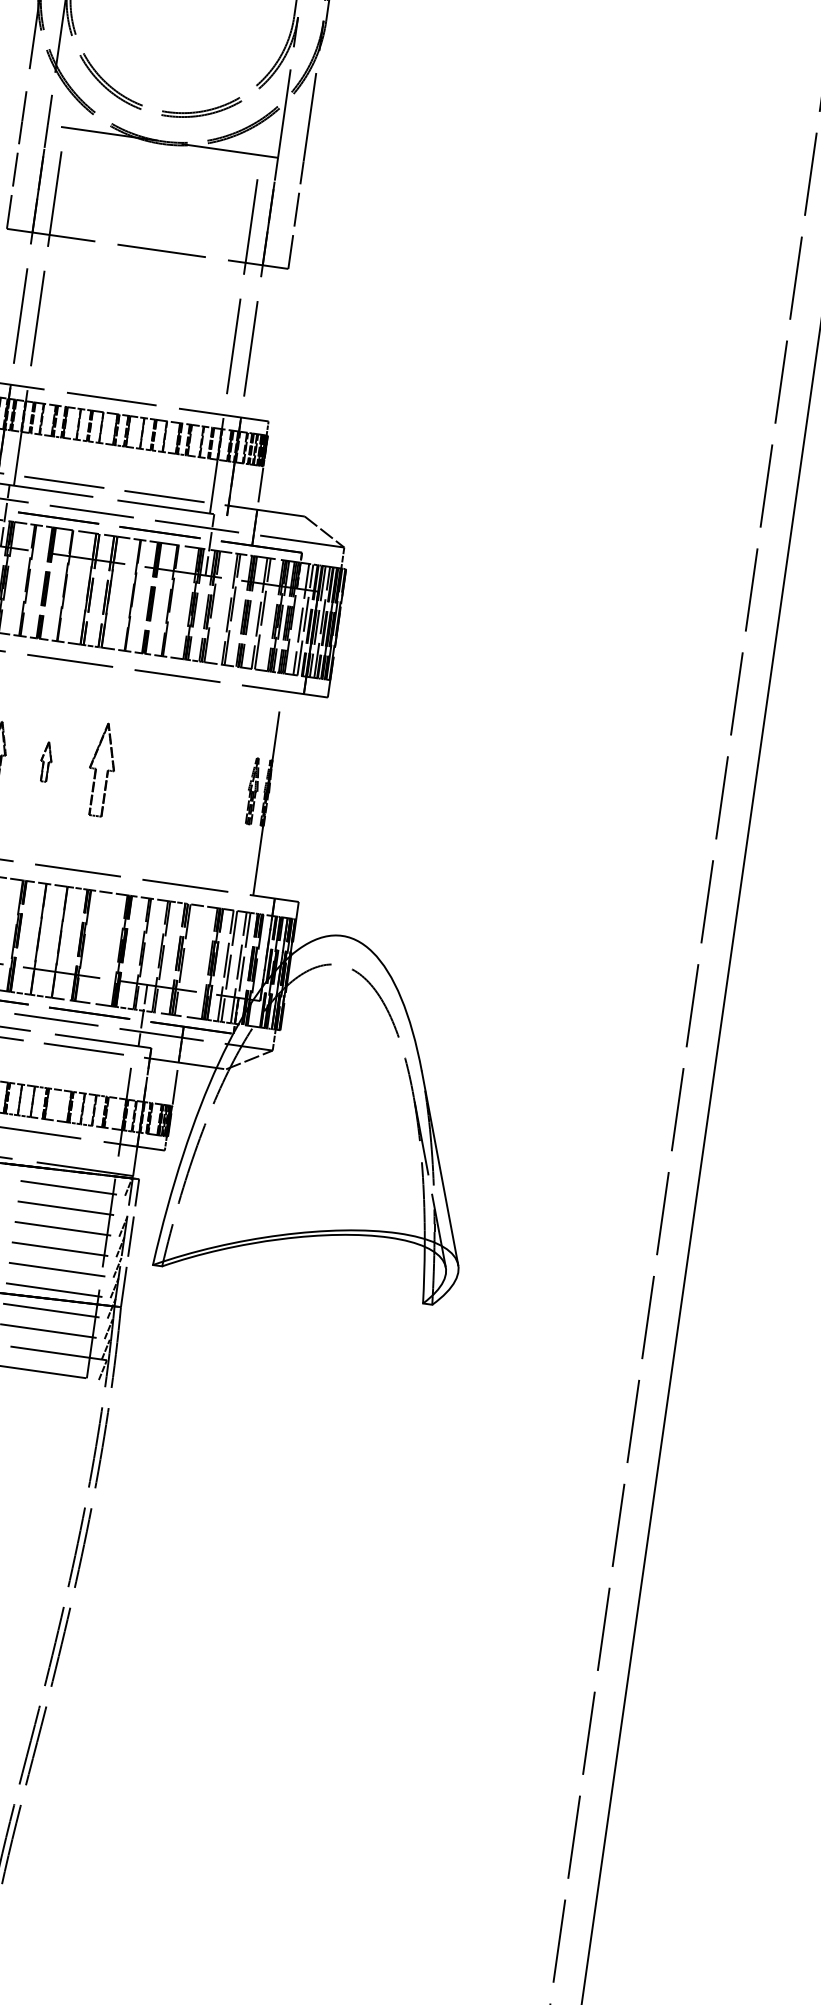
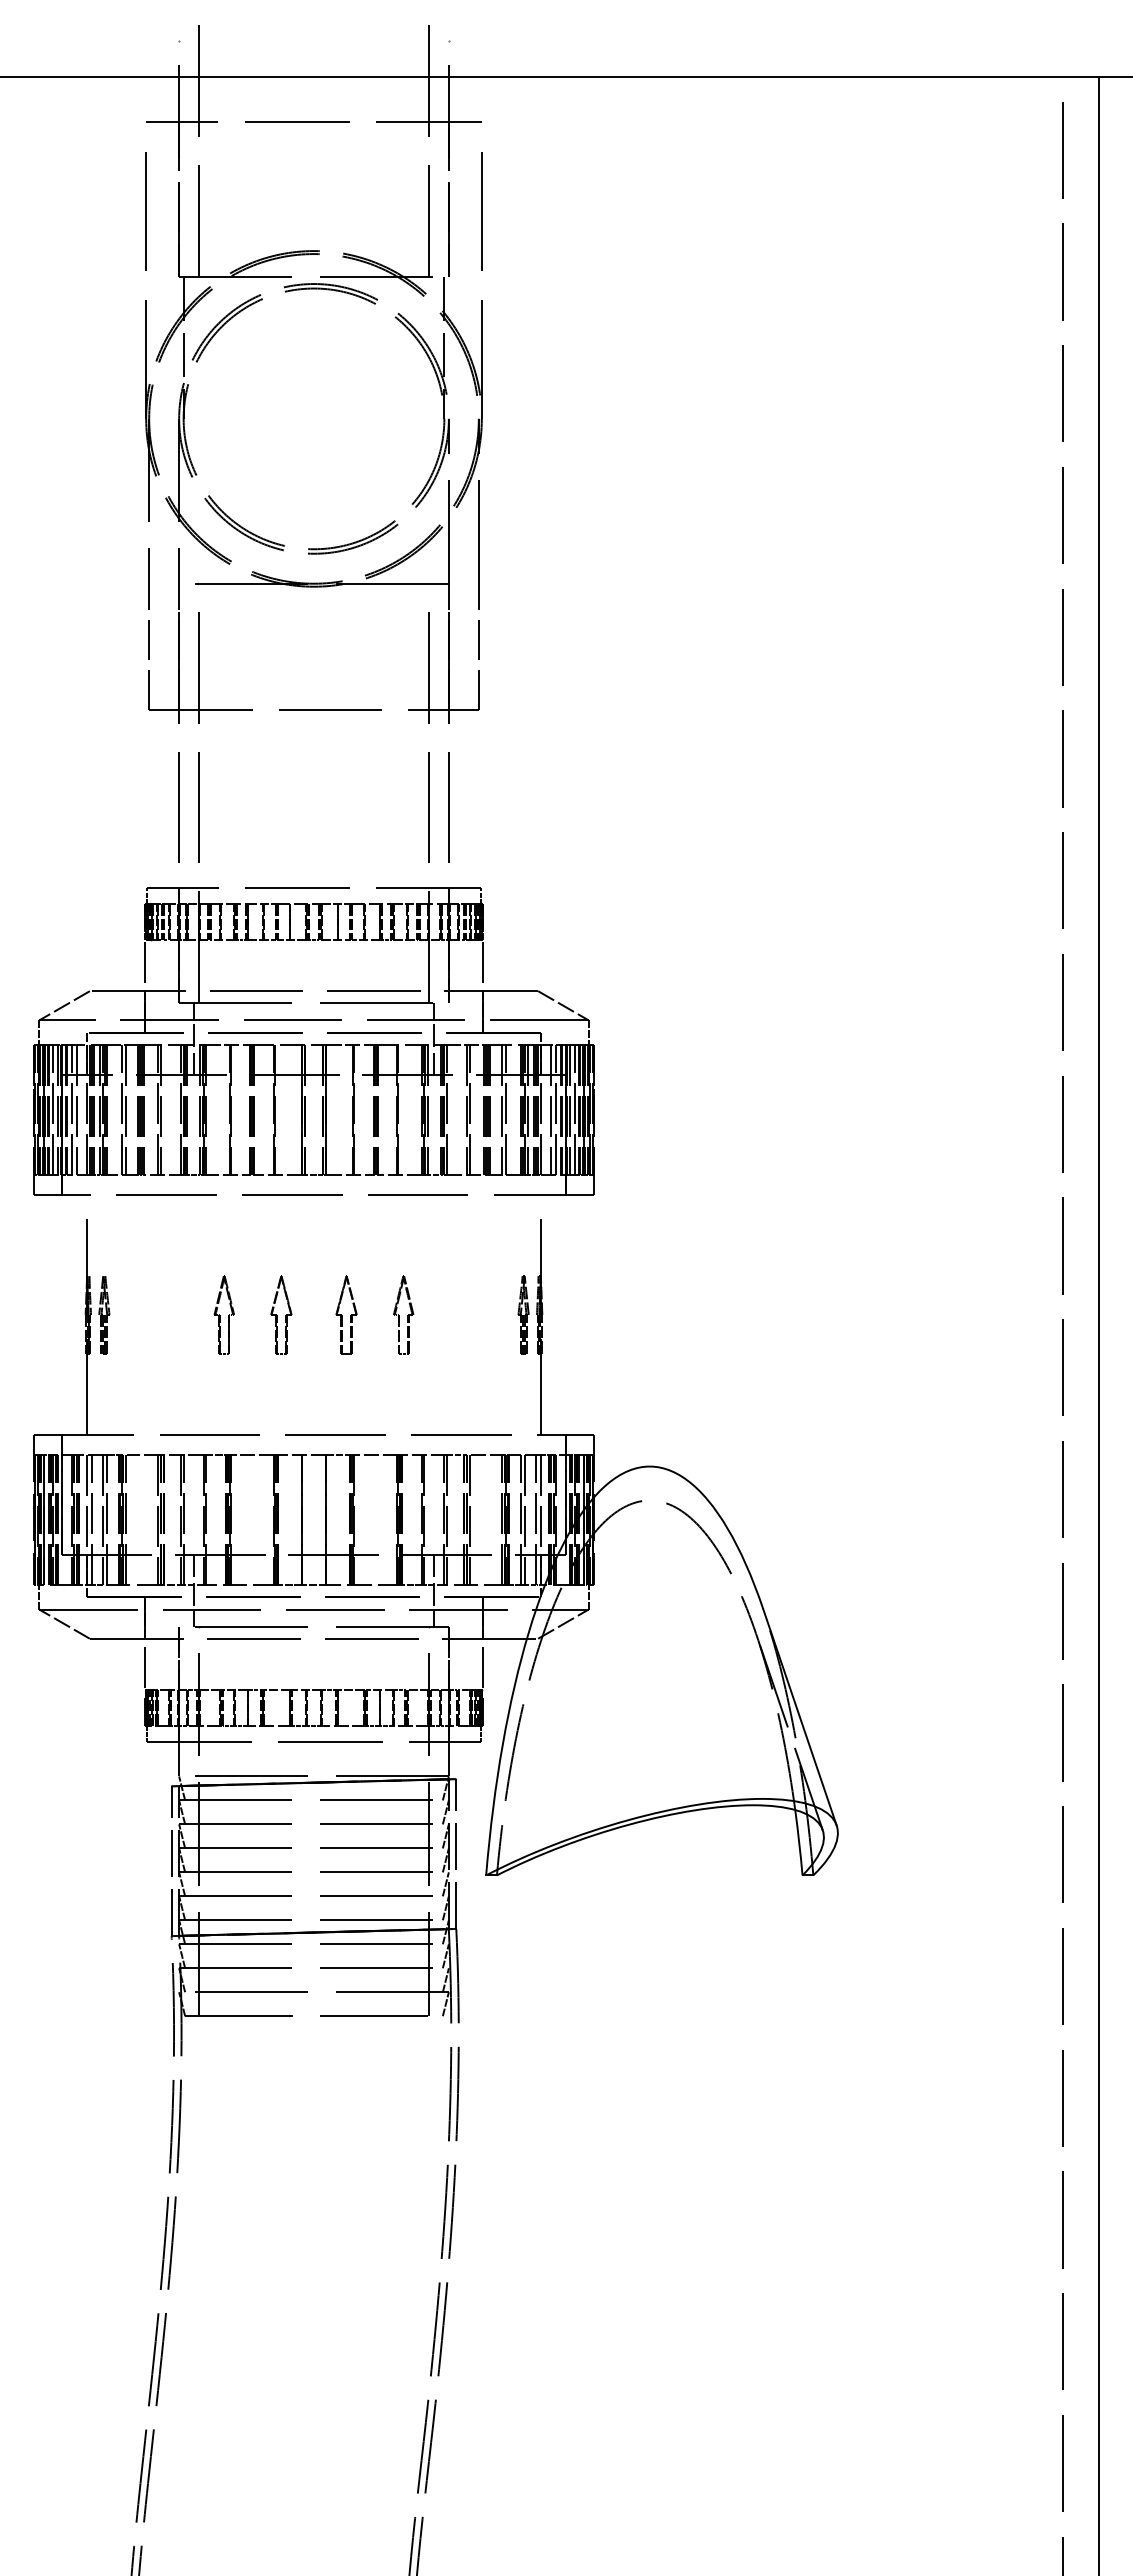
part: (46, 761) -> (281, 1314), size x1.67
part: (101, 769) -> (346, 1314), size x0.71
part: (150, 776) -> (403, 1314), added
line: (125, 1206) -> (445, 1812), added

